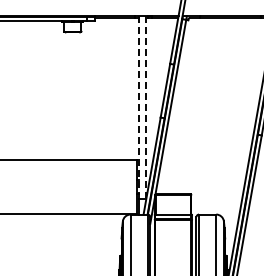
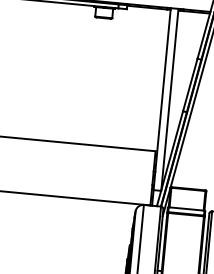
line: (146, 107) -> (169, 99), dashed -> solid
line: (138, 108) -> (161, 100), dashed -> solid

